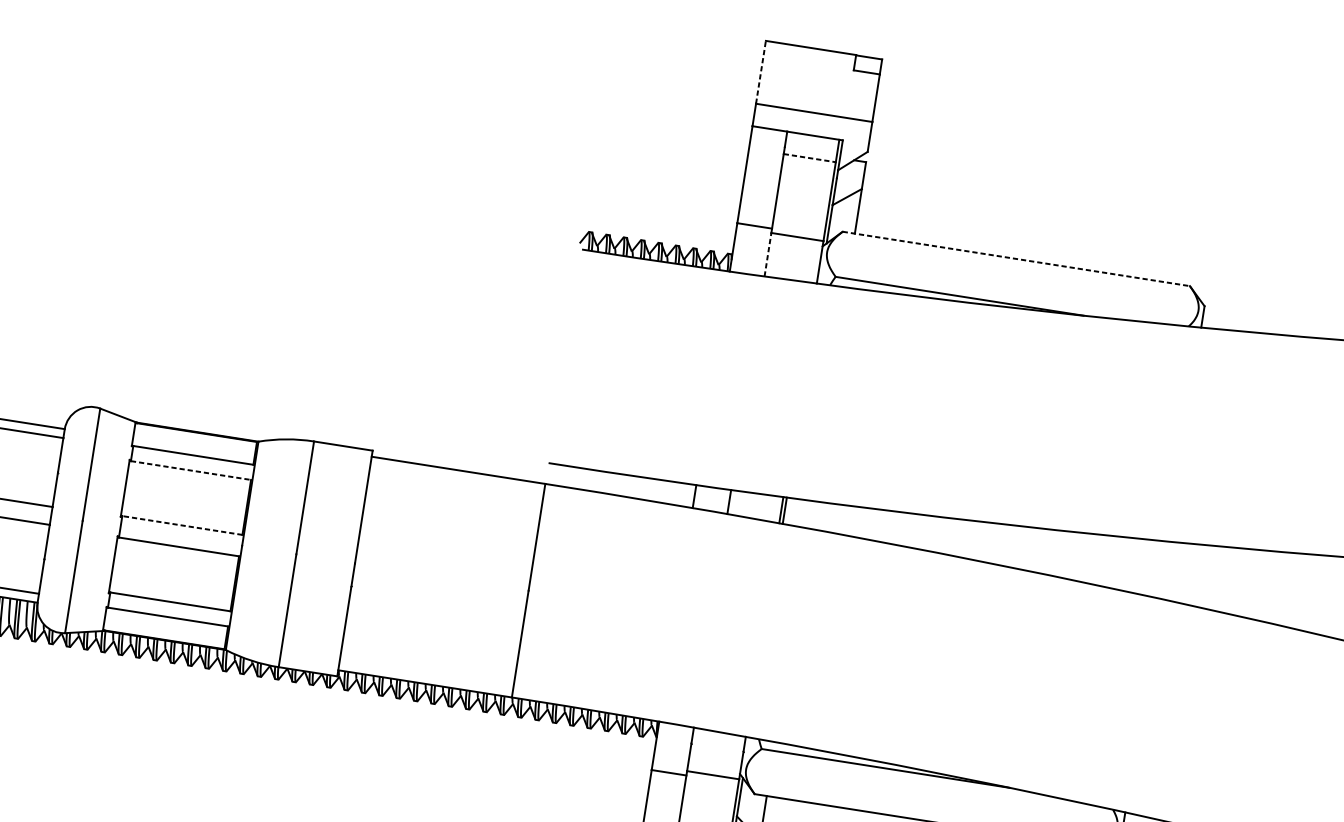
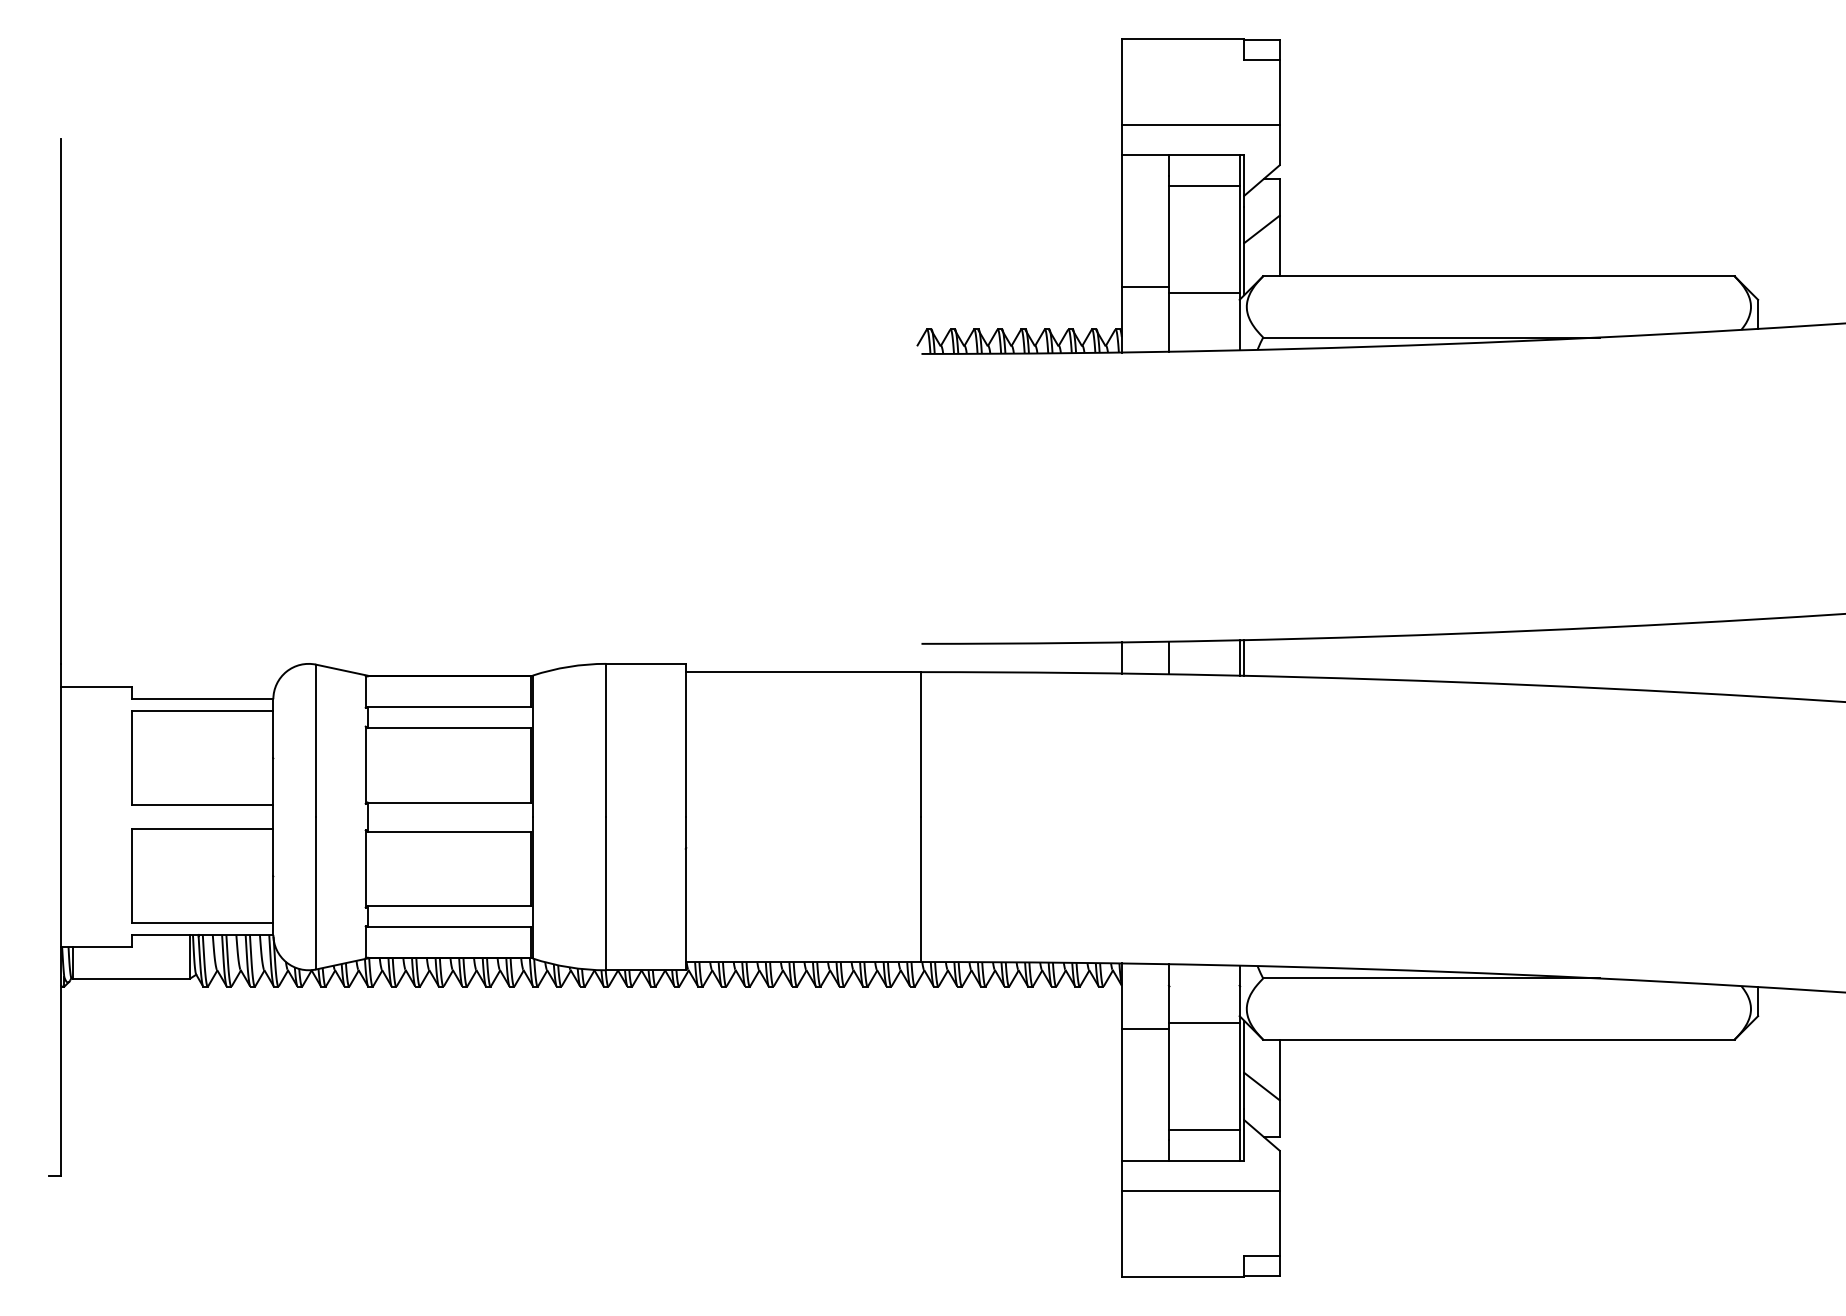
line: (760, 72) -> (1121, 82), dashed -> solid
line: (809, 158) -> (1204, 185), dashed -> solid
line: (767, 254) -> (1168, 322), dashed -> solid
line: (1016, 259) -> (1498, 276), dashed -> solid
line: (191, 470) -> (449, 727), dashed -> solid
line: (182, 525) -> (449, 802), dashed -> solid

